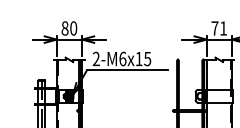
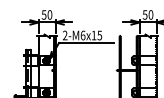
text: (64, 27) -> (43, 14), 80 -> 50
text: (218, 27) -> (147, 14), 71 -> 50

